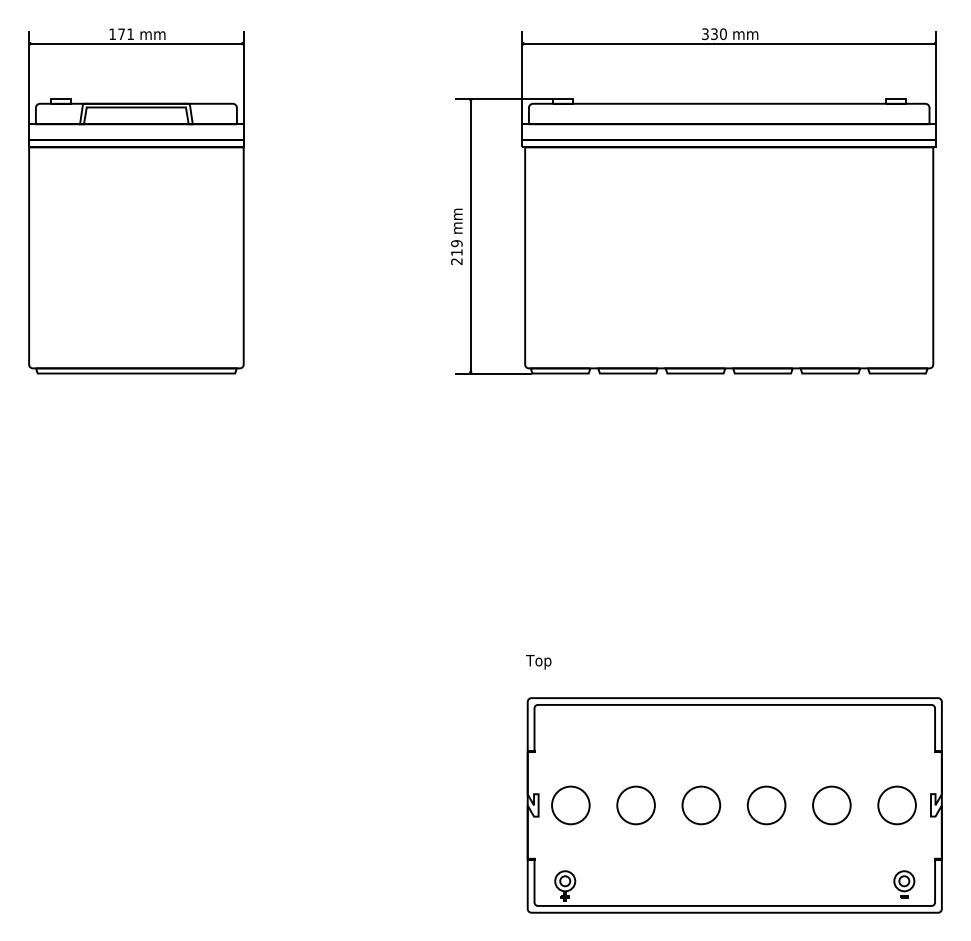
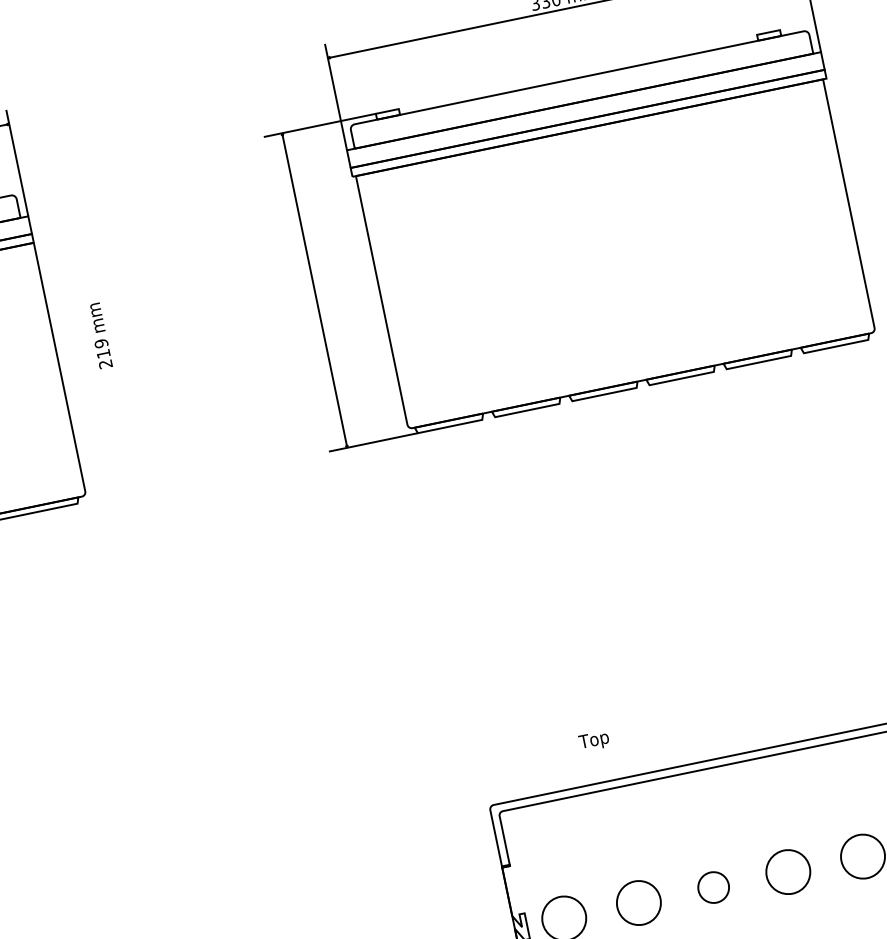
text: (456, 236) -> (99, 335), moved
text: (538, 662) -> (594, 741), moved
part: (701, 805) -> (713, 887), size x0.7

